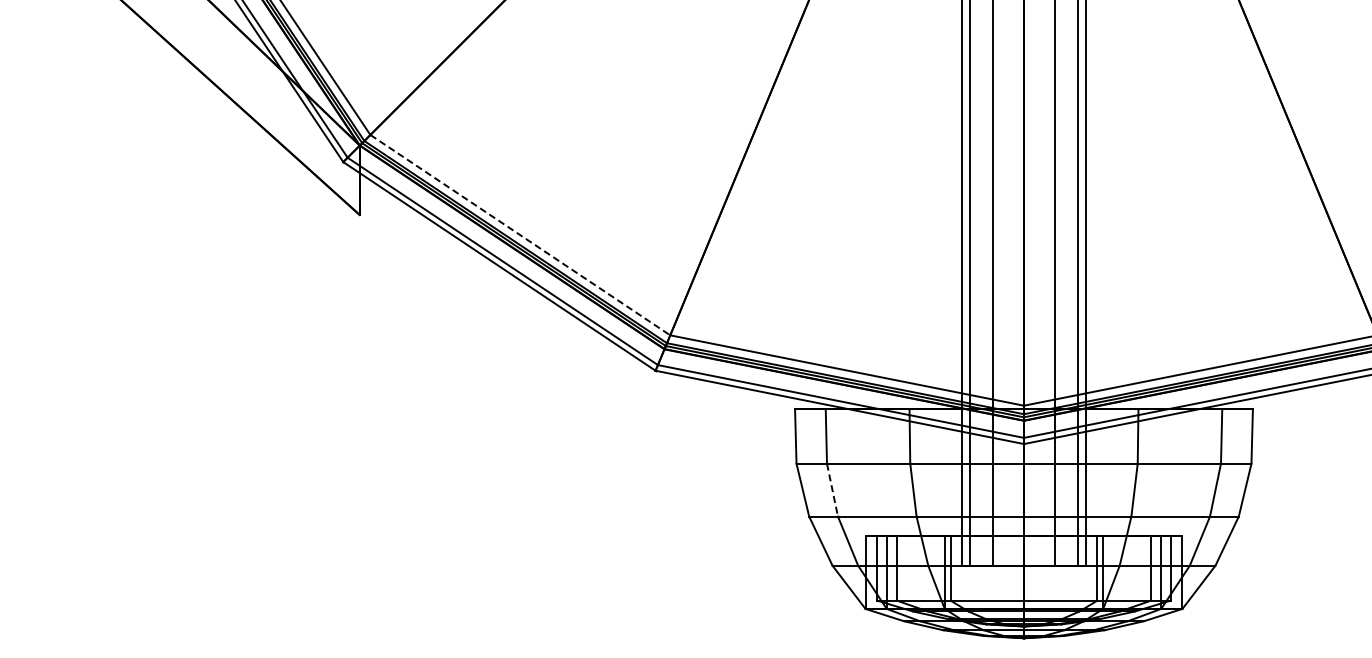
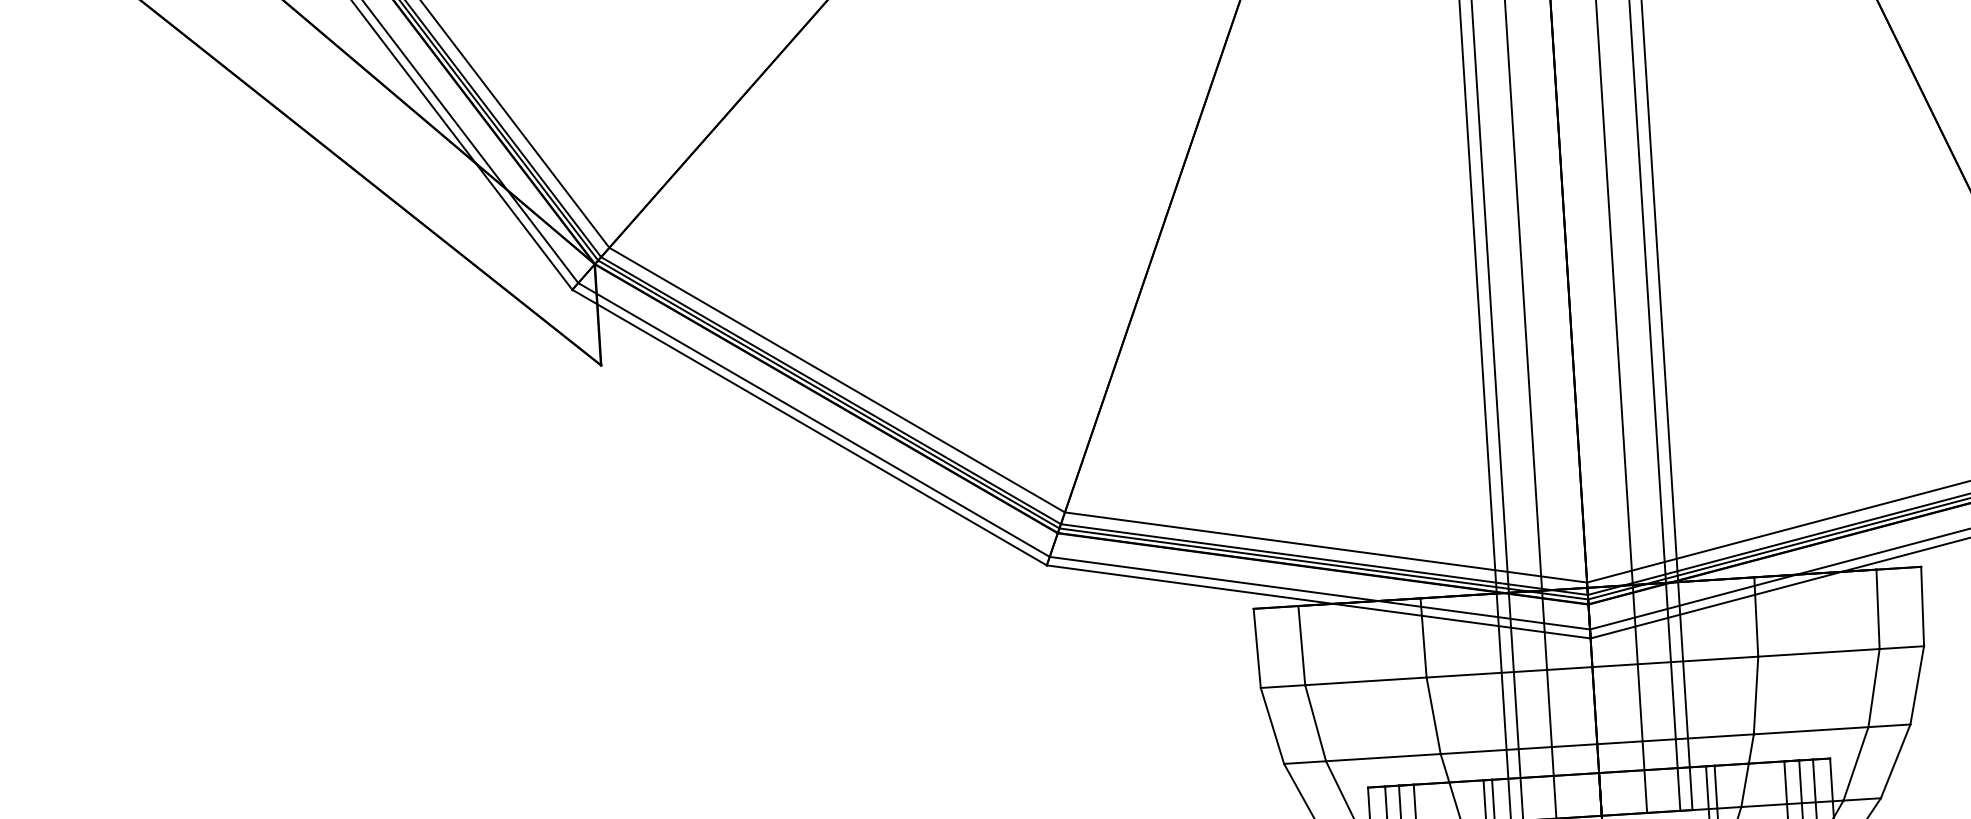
line: (520, 235) -> (837, 380), dashed -> solid
line: (832, 490) -> (1315, 723), dashed -> solid

